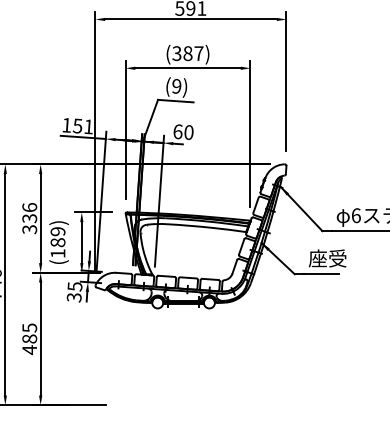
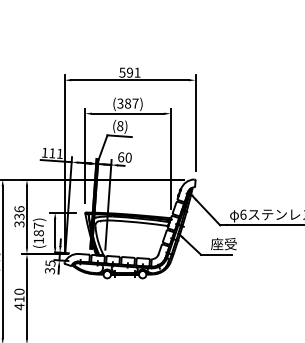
text: (177, 86) -> (120, 126), (9) -> (8)
text: (77, 126) -> (52, 153), 151 -> 111
text: (57, 231) -> (38, 225), (189) -> (187)
text: (29, 333) -> (19, 295), 485 -> 410

